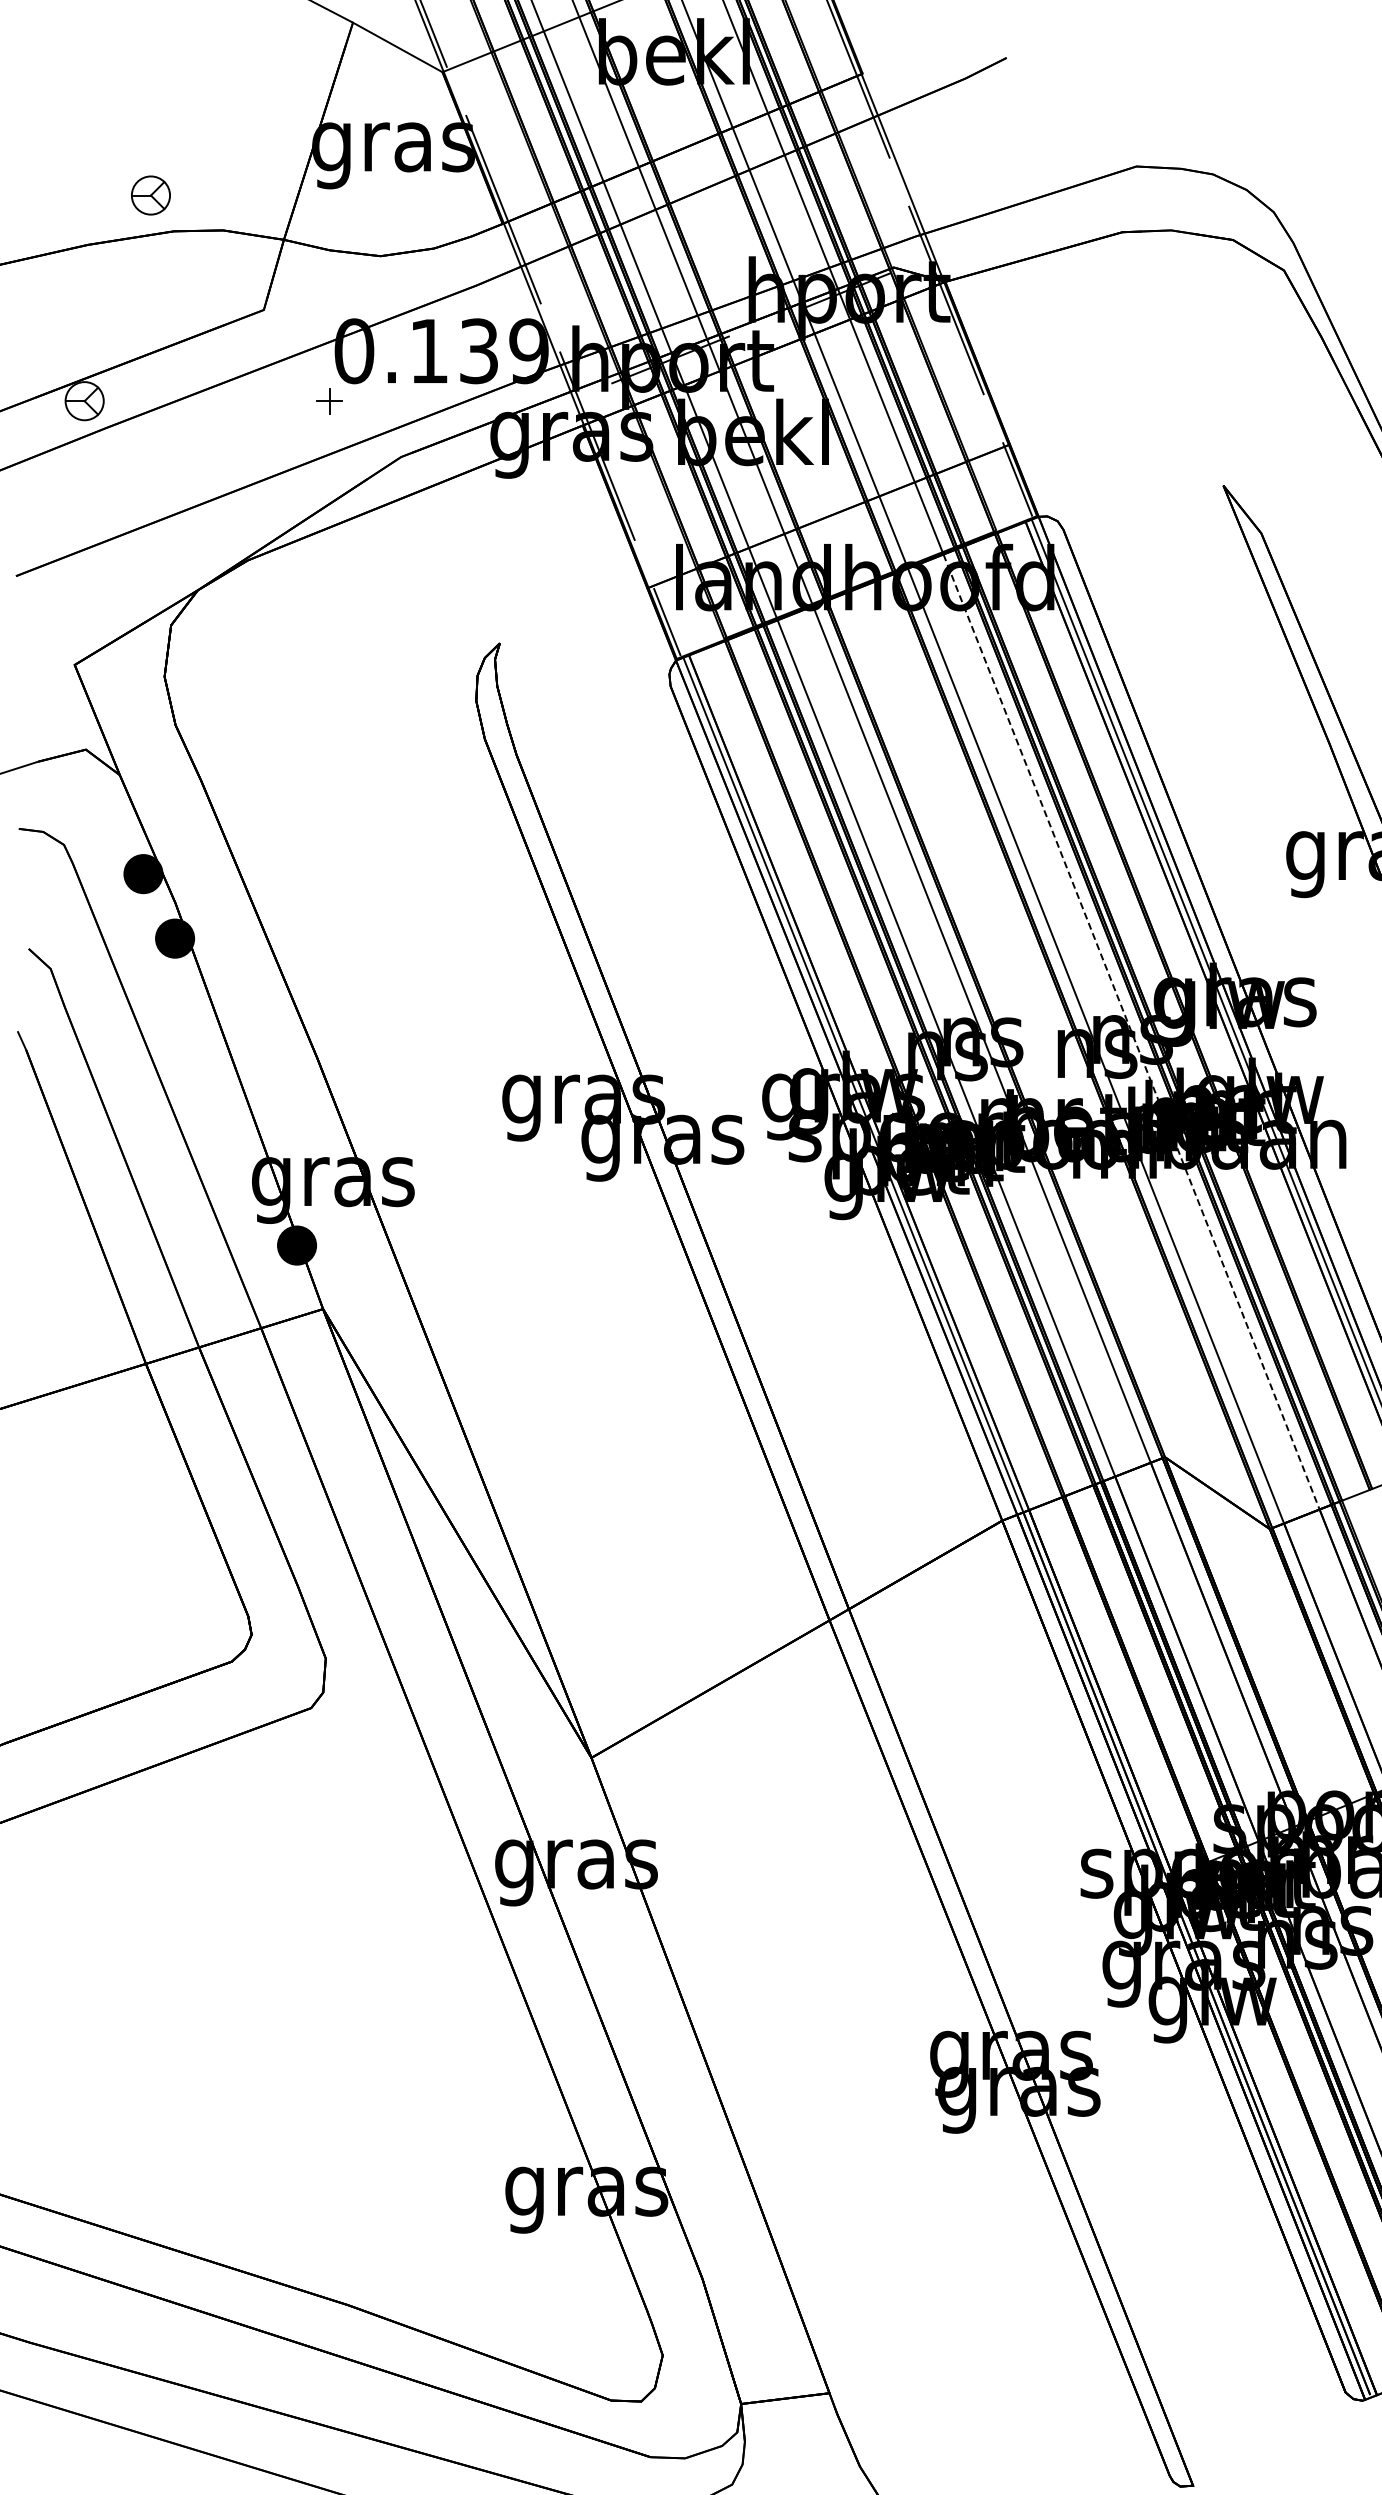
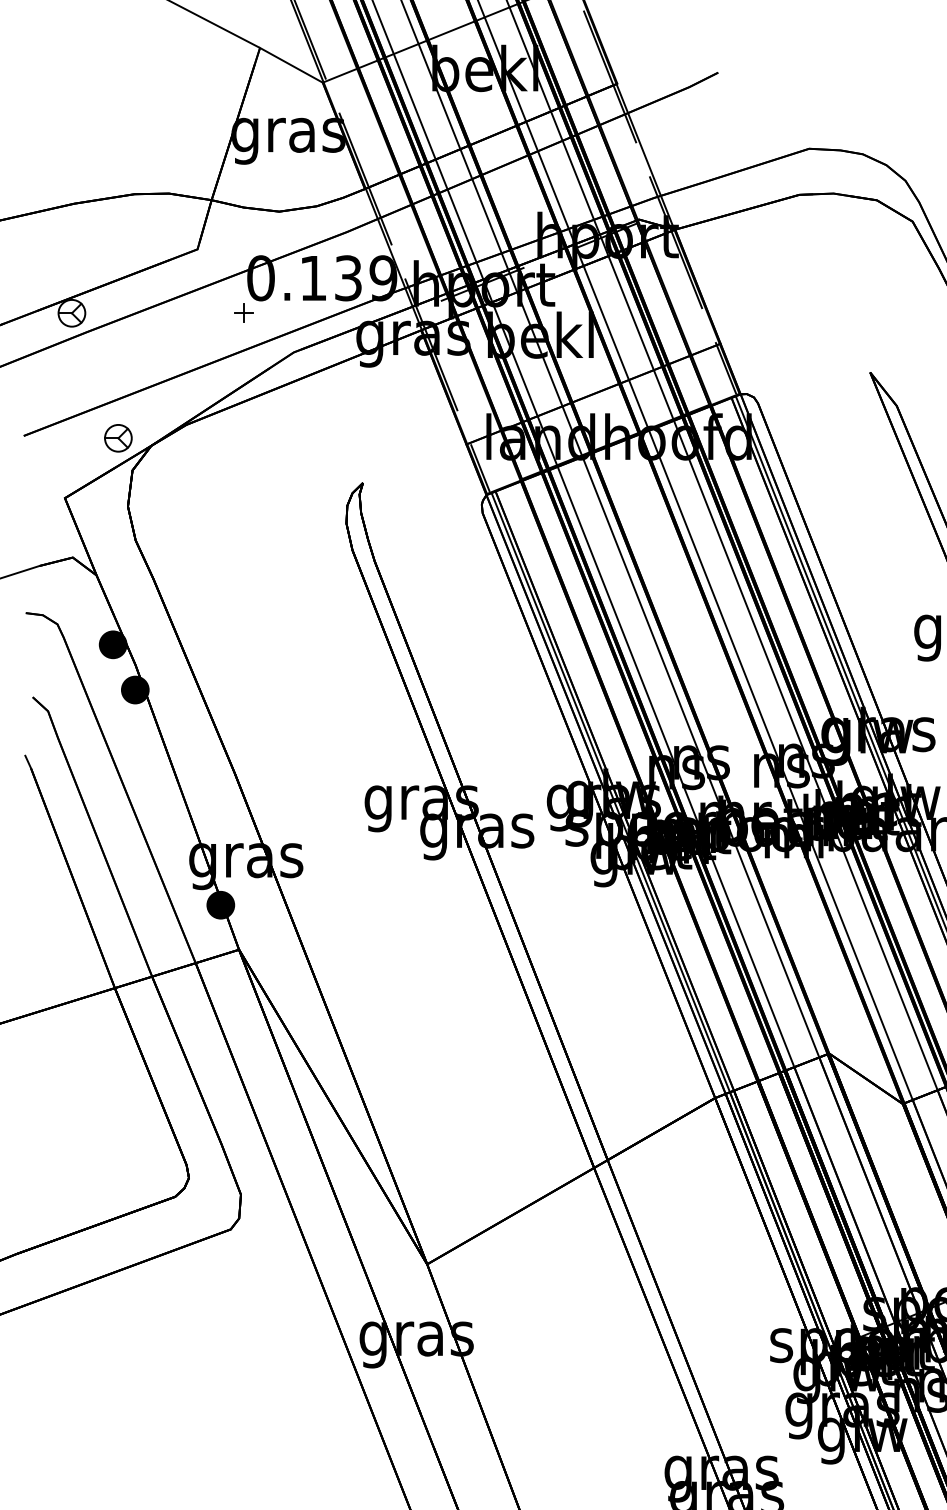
part: (150, 195) -> (118, 438), moved
line: (1131, 1032) -> (805, 755), dashed -> solid

